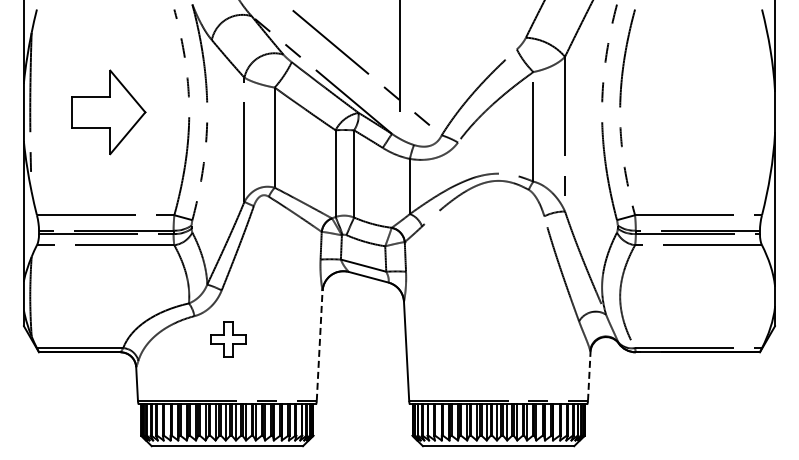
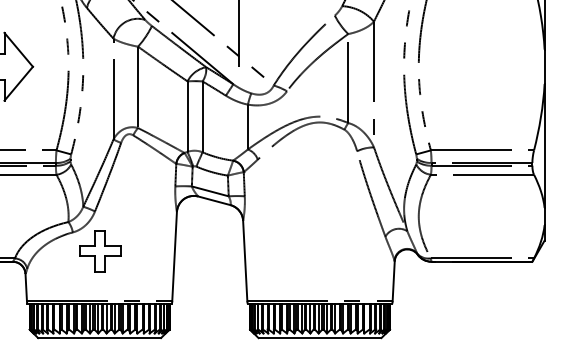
part: (228, 339) -> (100, 251), size x1.43
line: (319, 345) -> (174, 256), dashed -> solid
line: (589, 375) -> (393, 280), dashed -> solid

